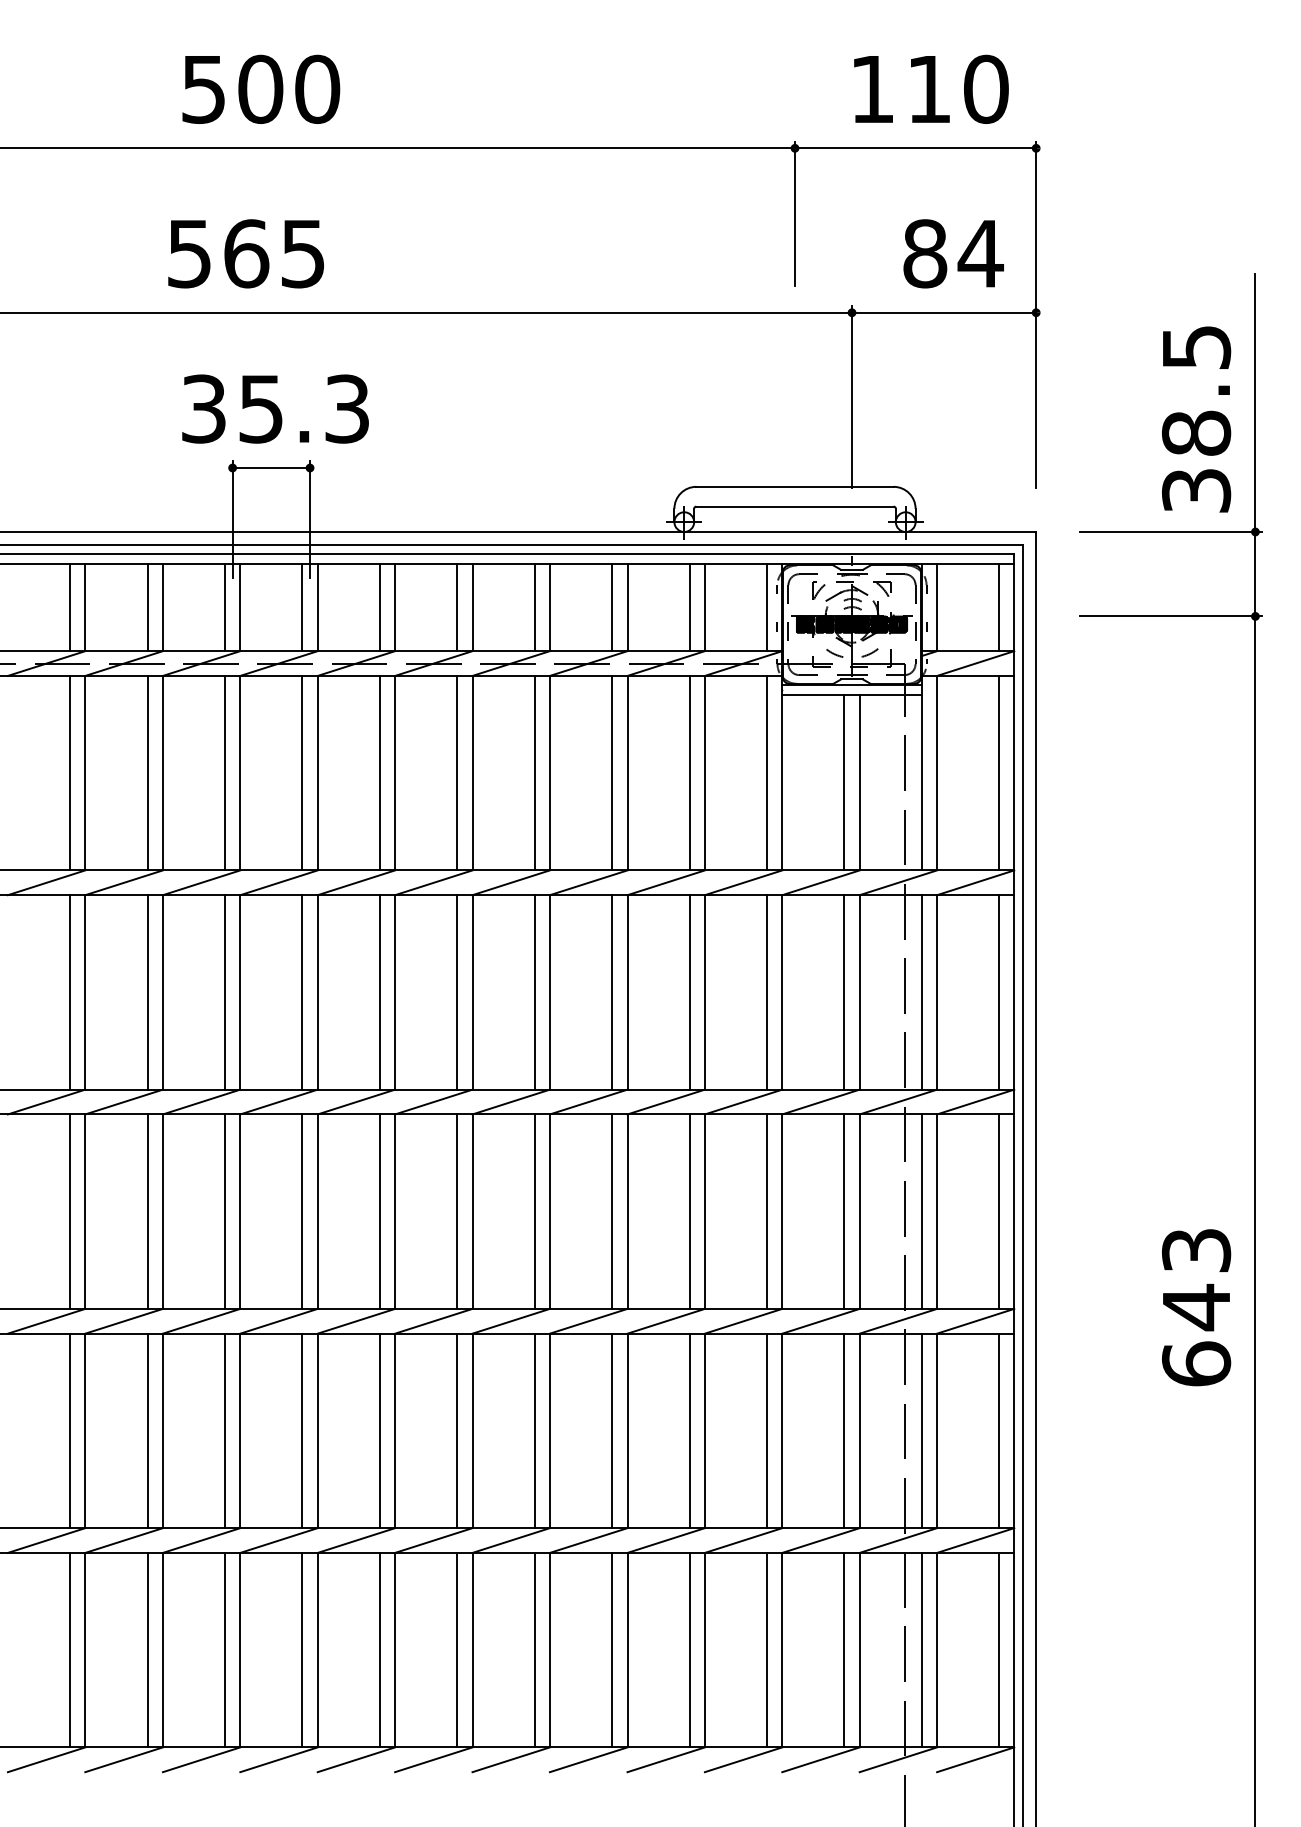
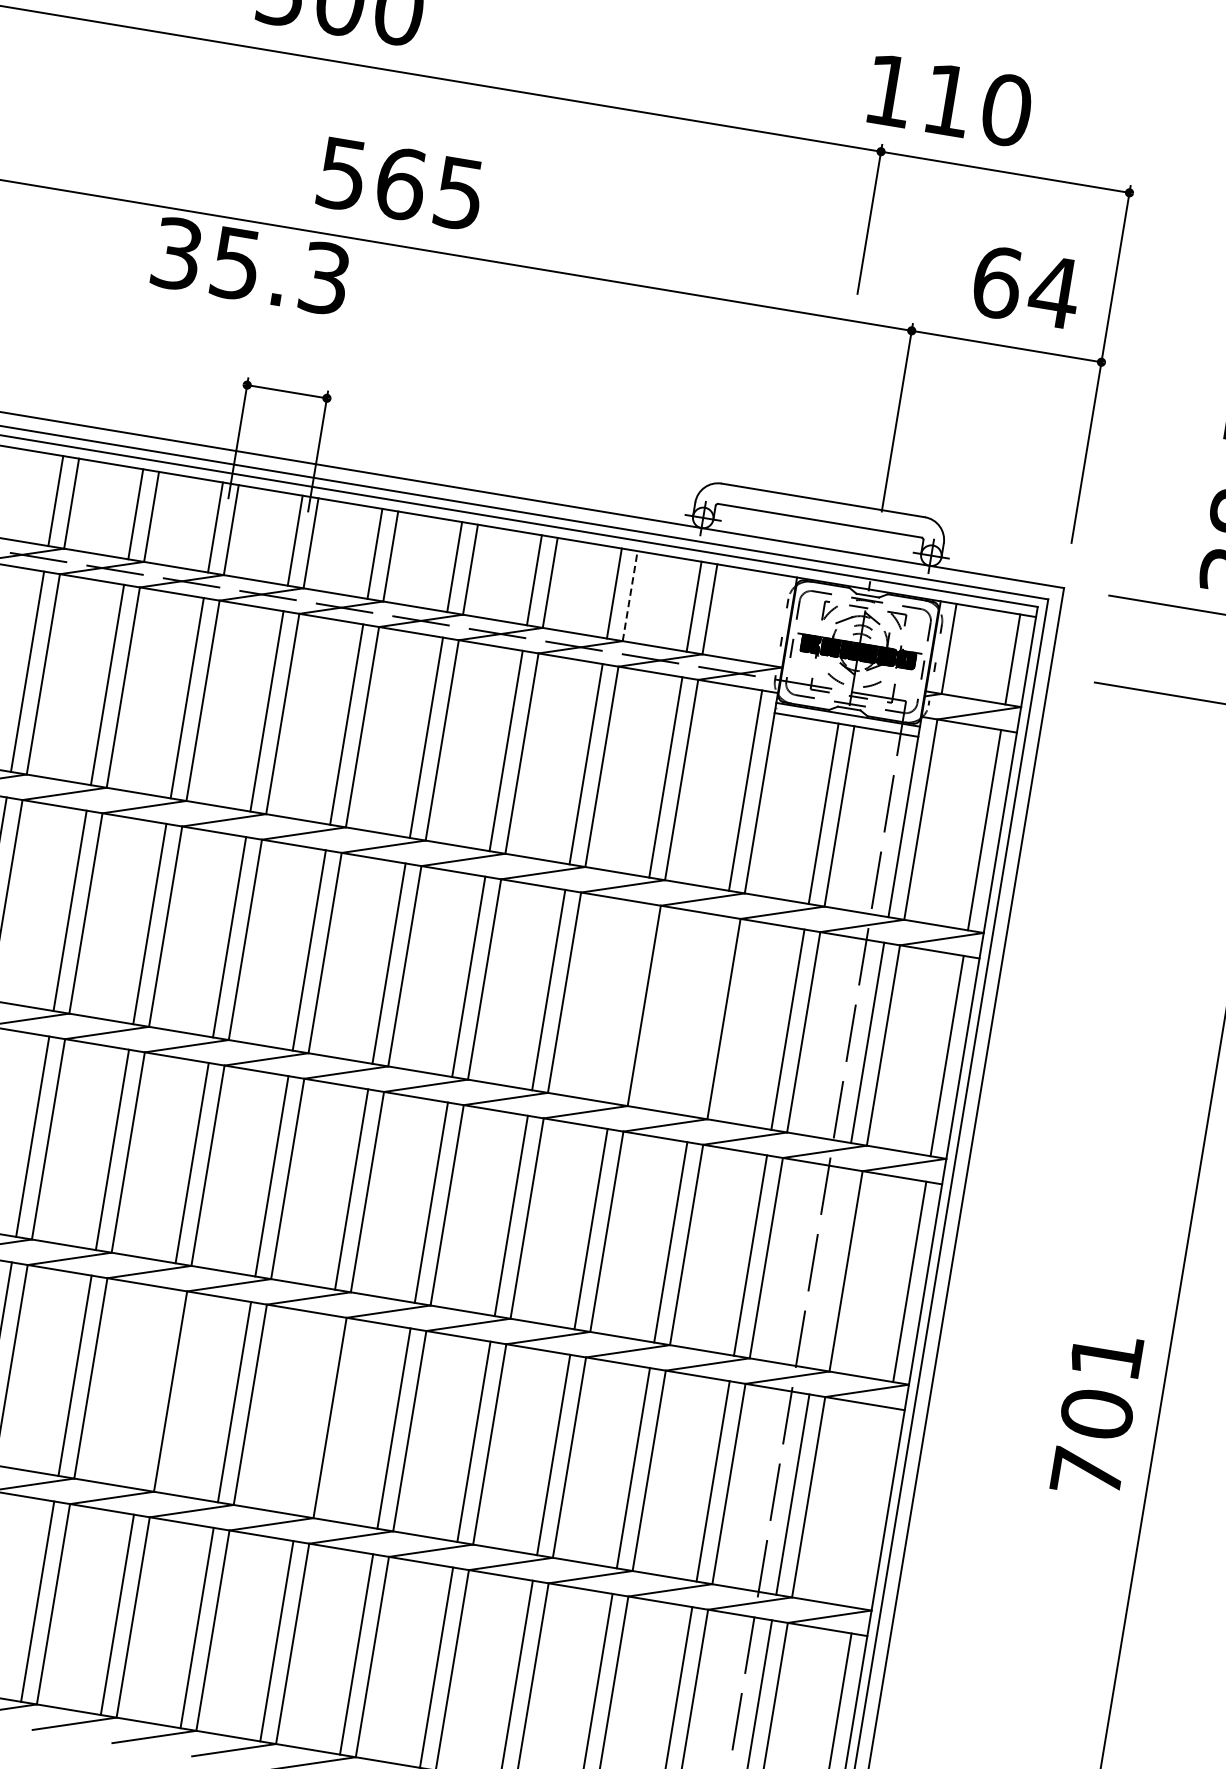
text: (931, 88) -> (950, 99), moved
text: (245, 253) -> (400, 183), moved
text: (925, 253) -> (997, 282), 84 -> 64
text: (275, 408) -> (250, 265), moved
line: (627, 607) -> (630, 596), solid -> dashed
line: (766, 607) -> (773, 619), removed
line: (689, 992) -> (628, 1003), removed
line: (766, 992) -> (707, 1016), removed
line: (921, 1211) -> (830, 1268), removed
text: (1196, 1307) -> (1096, 1414), 643 -> 701
line: (302, 1430) -> (155, 1388), removed
line: (457, 1430) -> (314, 1415), removed
line: (998, 1430) -> (872, 1507), removed

